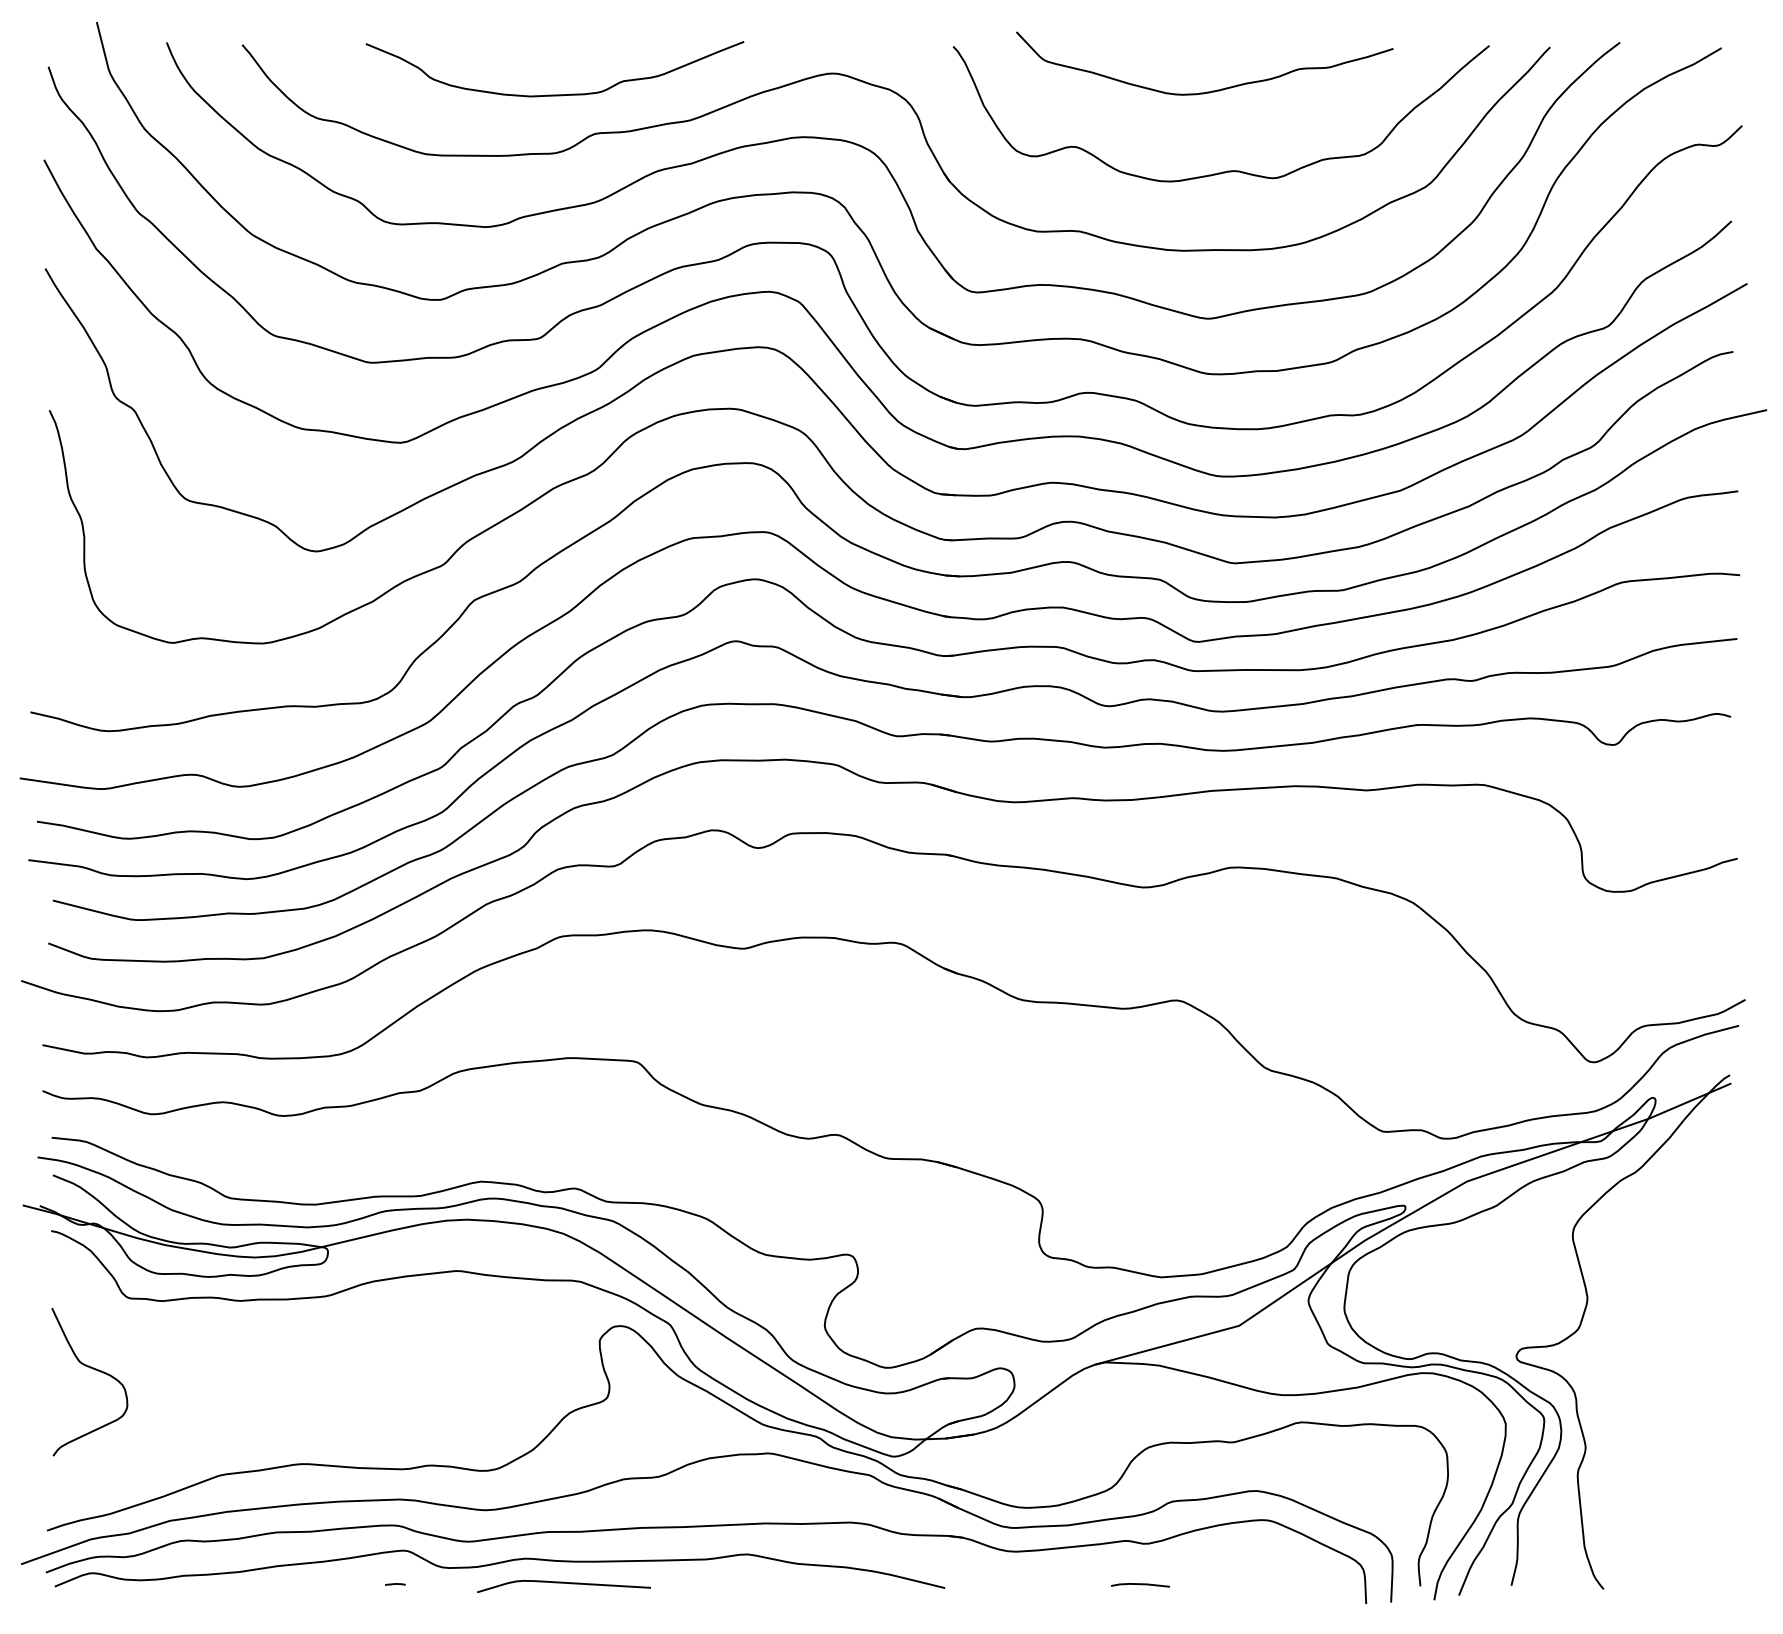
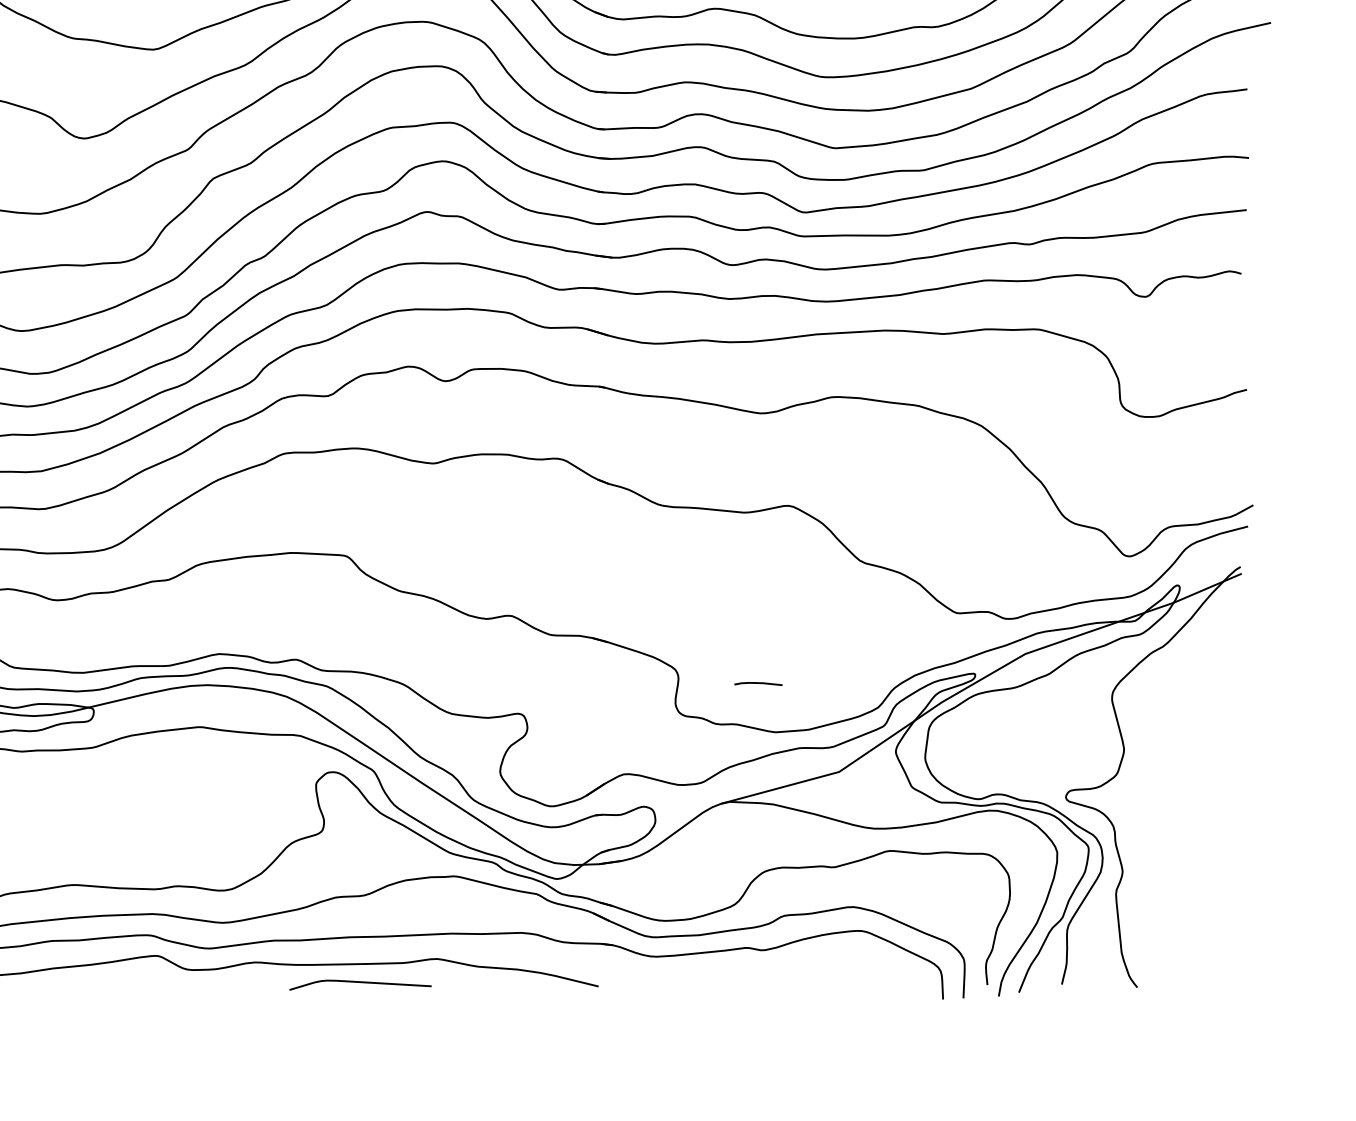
curve: (563, 1583) -> (360, 982), moved
line: (395, 1584) -> (149, 983), removed
line: (1140, 1585) -> (758, 684), moved

